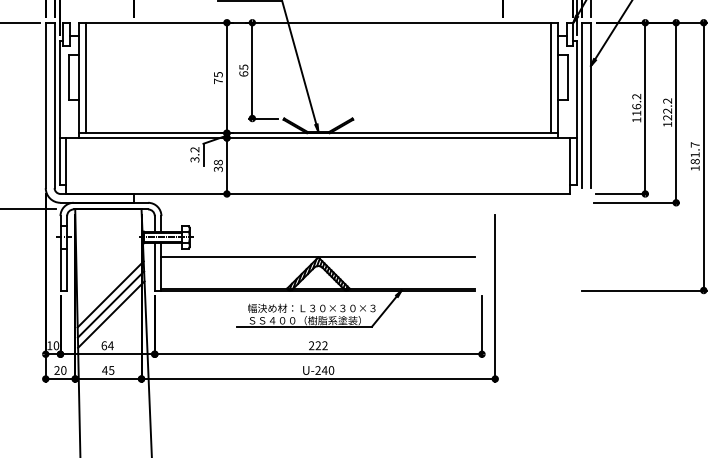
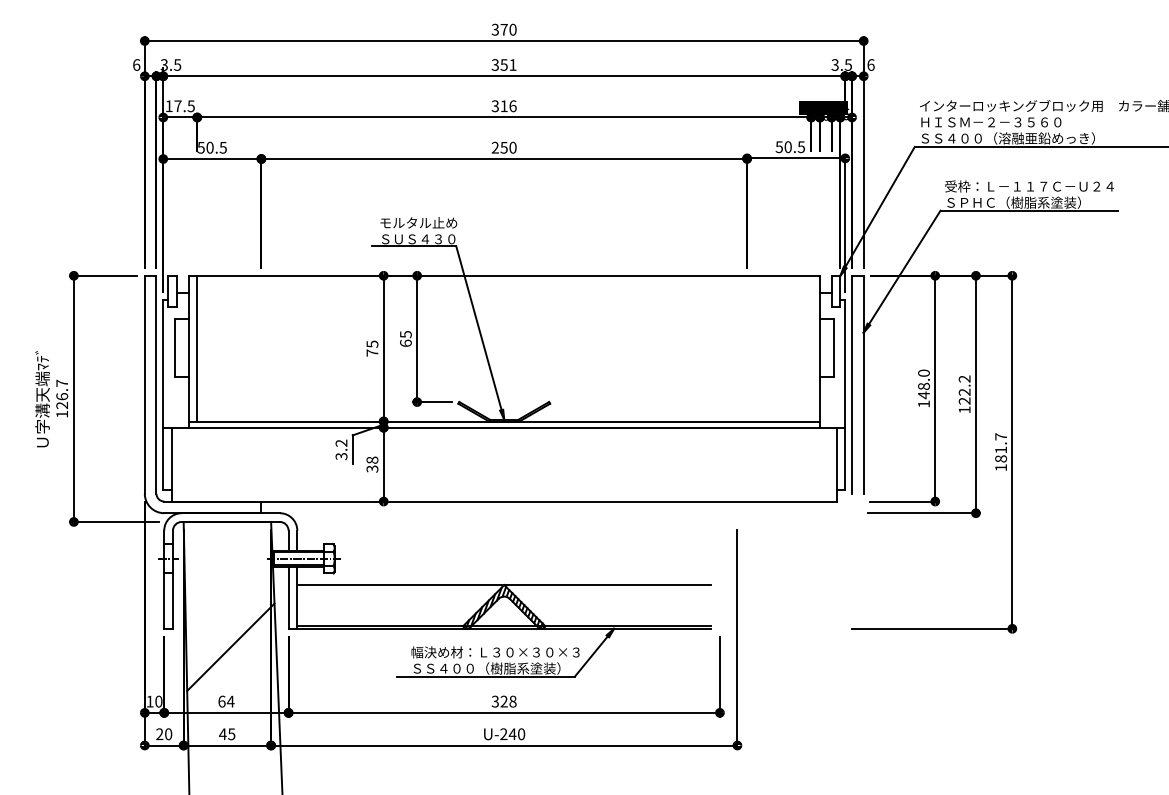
line: (551, 77) -> (811, 348), removed
text: (636, 105) -> (923, 384), 116.2 -> 148.0
line: (109, 294) -> (229, 633), removed
line: (111, 314) -> (231, 660), removed
text: (317, 345) -> (503, 701), 222 -> 328

